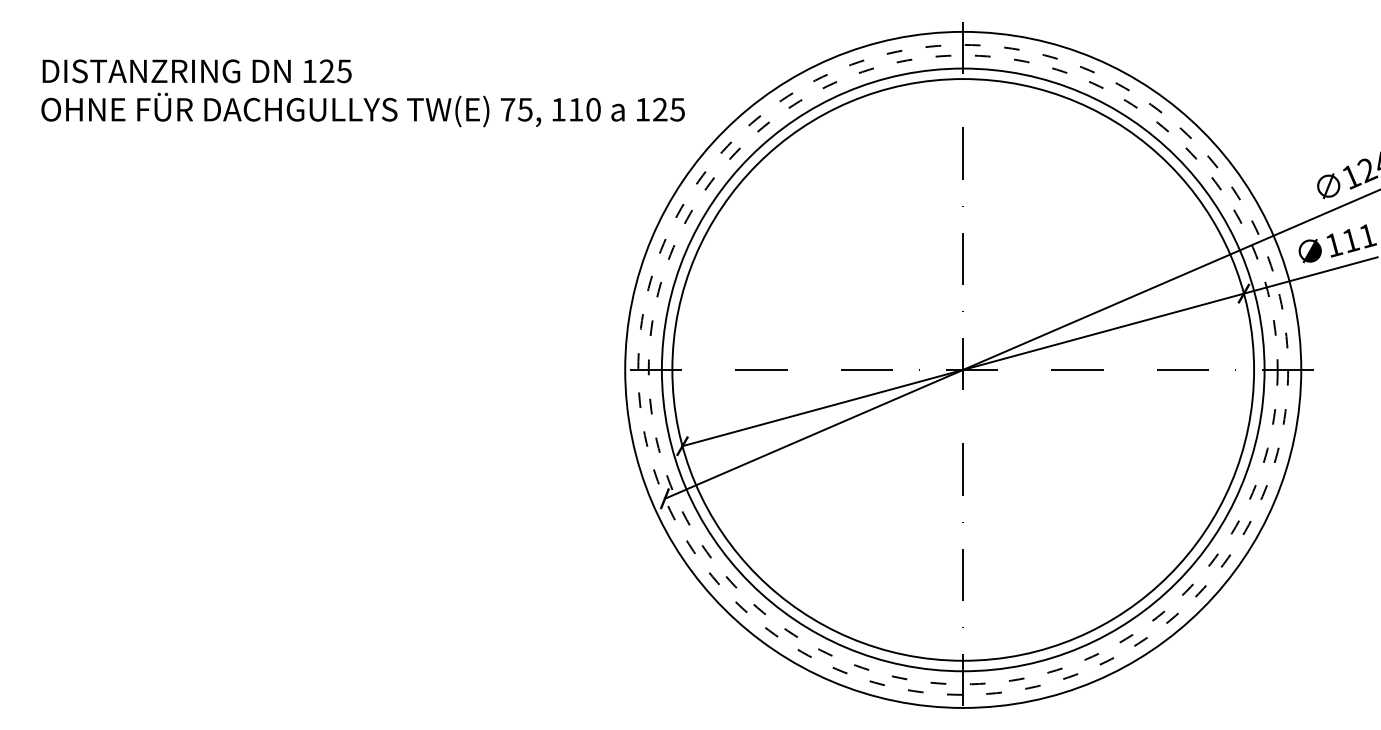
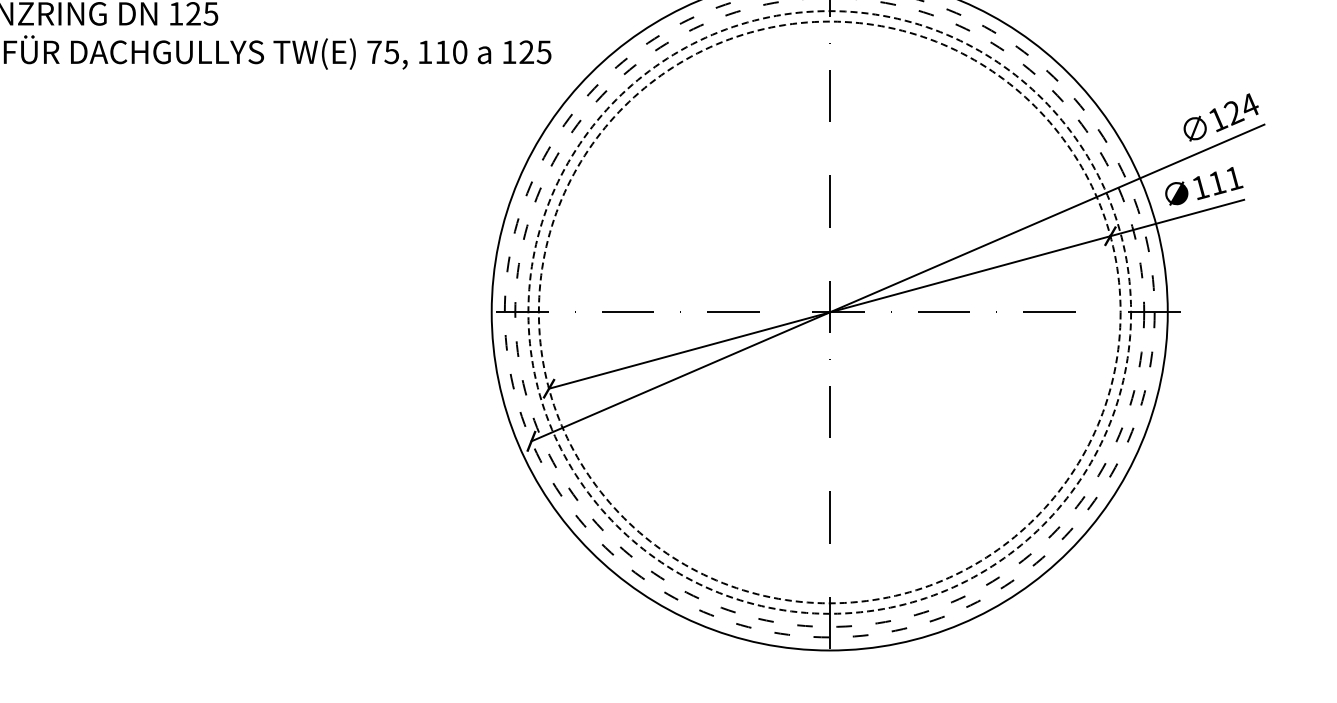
circle: (962, 369) -> (829, 312), solid -> dashed
circle: (963, 369) -> (830, 312), solid -> dashed

